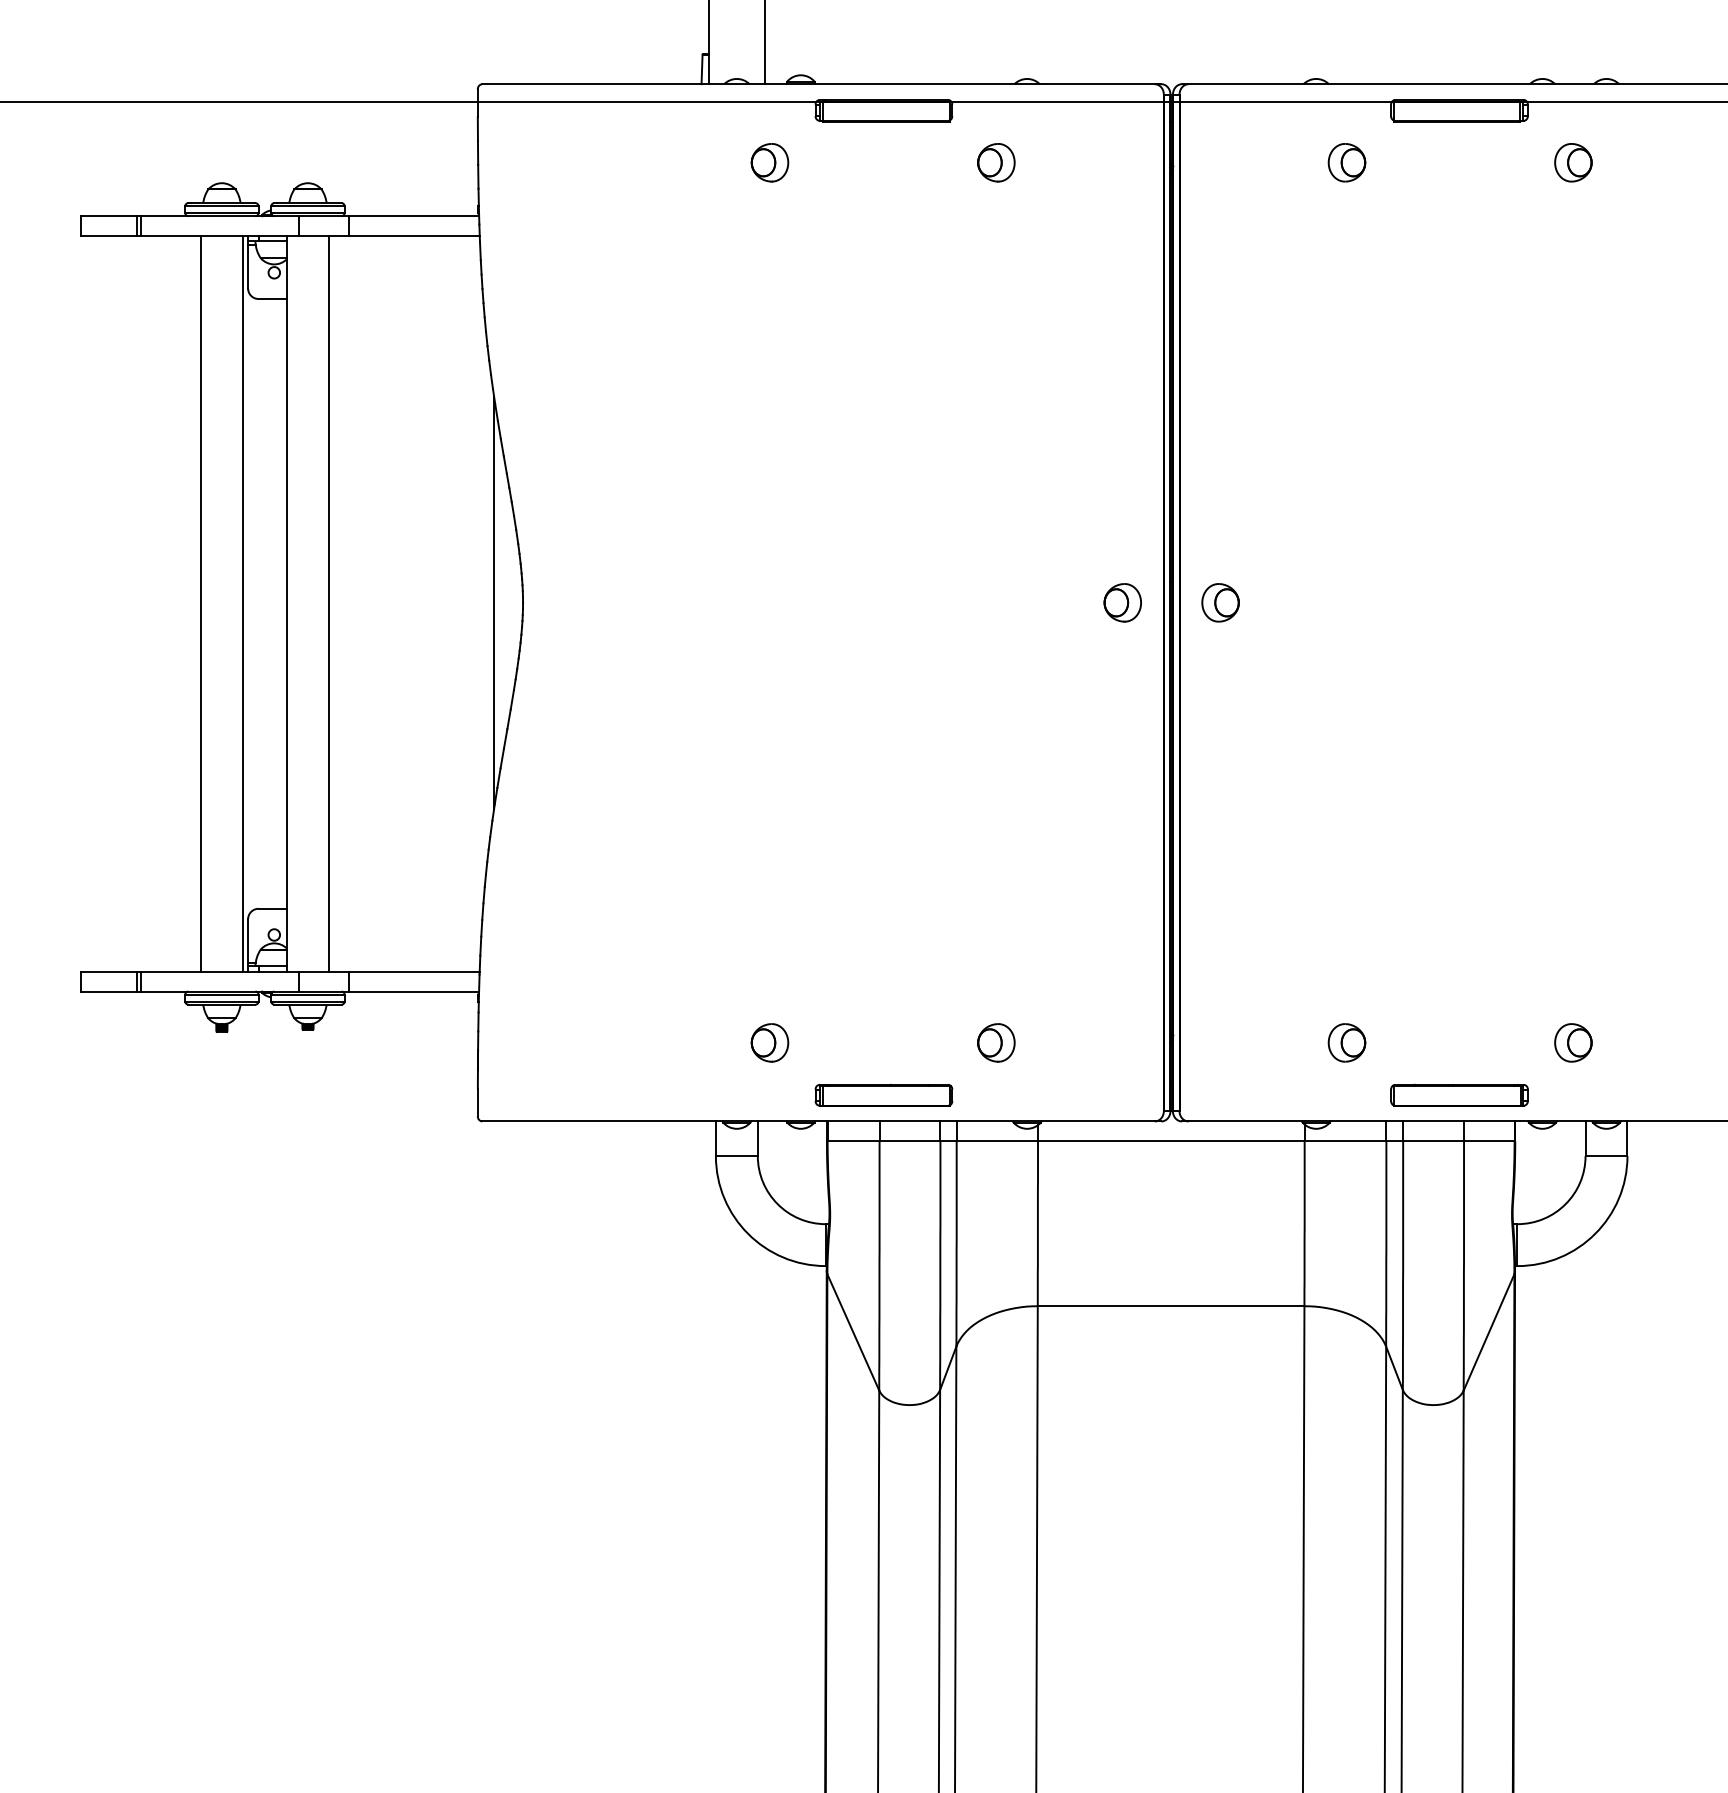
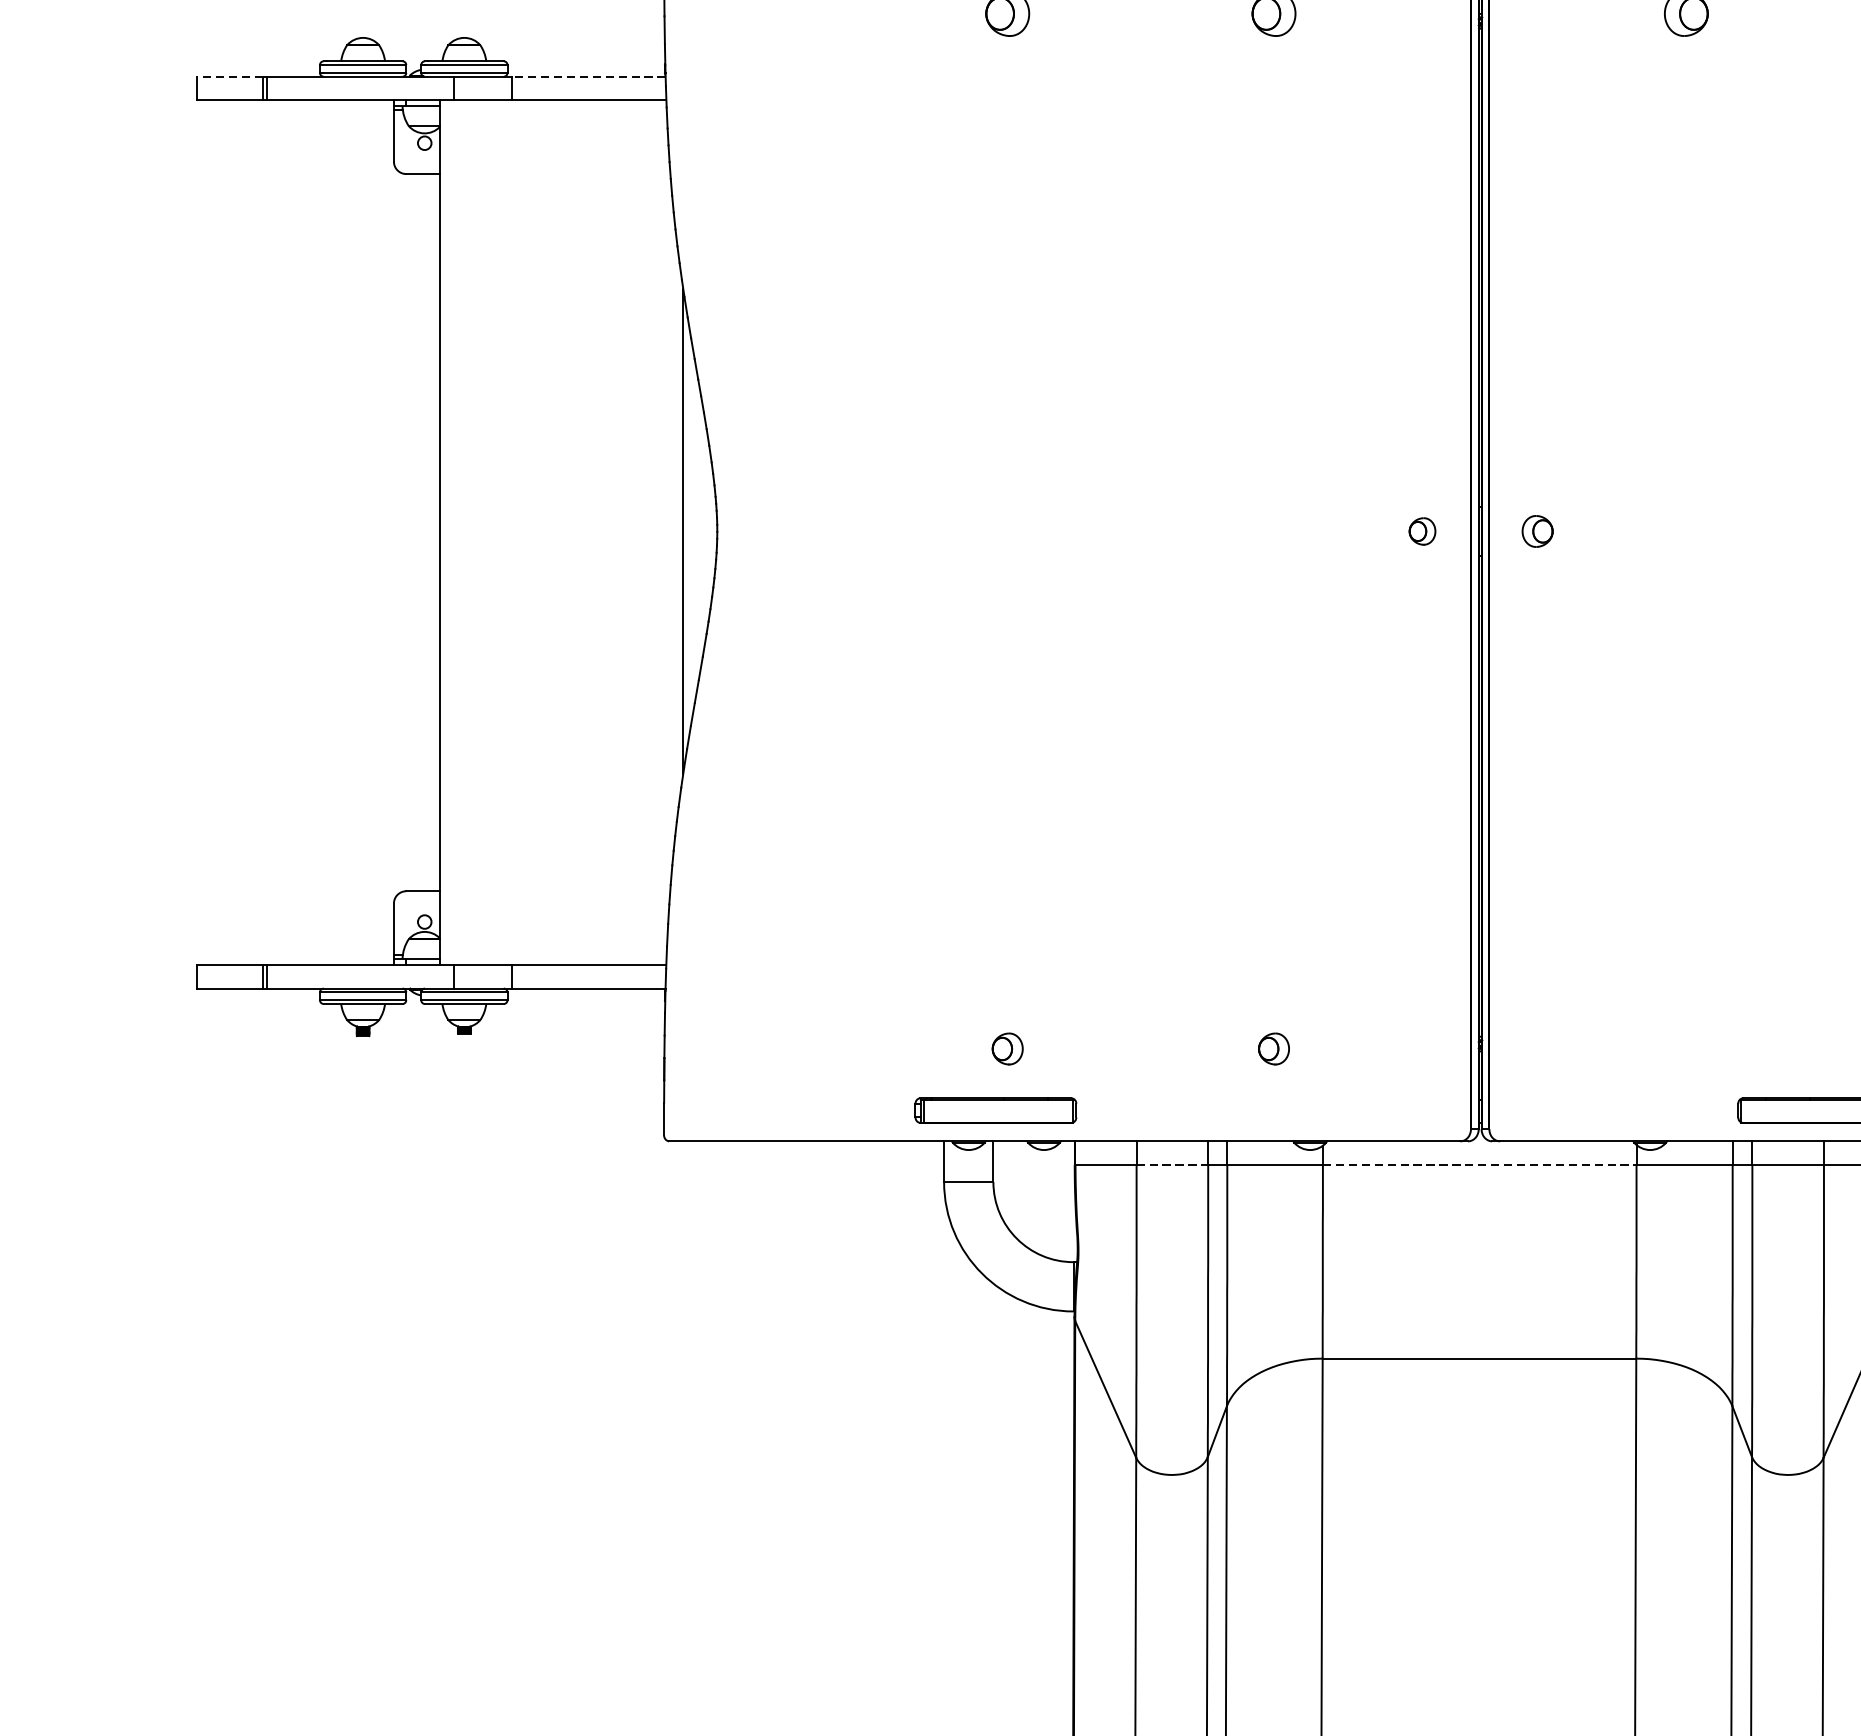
line: (108, 216) -> (229, 77), solid -> dashed
line: (413, 216) -> (588, 77), solid -> dashed
part: (1122, 602) -> (1422, 531), size x0.6
part: (1220, 602) -> (1537, 531), size x0.7
line: (200, 603) -> (337, 532), removed
line: (242, 603) -> (387, 532), removed
line: (328, 603) -> (488, 532), removed
part: (769, 1042) -> (1007, 1048), size x0.7
part: (996, 1042) -> (1274, 1048), size x0.7
part: (1346, 1042) -> (1685, 1048), removed
part: (883, 1094) -> (995, 1109), moved
line: (910, 1141) -> (1172, 1164), solid -> dashed
line: (1171, 1141) -> (1479, 1164), solid -> dashed

